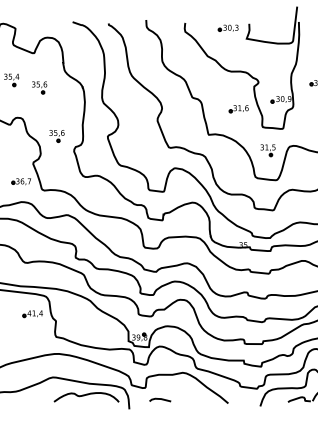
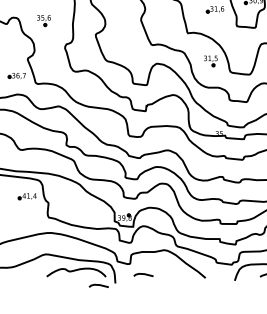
part: (56, 136) -> (43, 21), moved
part: (267, 150) -> (210, 61), moved
line: (111, 411) -> (99, 285), added

